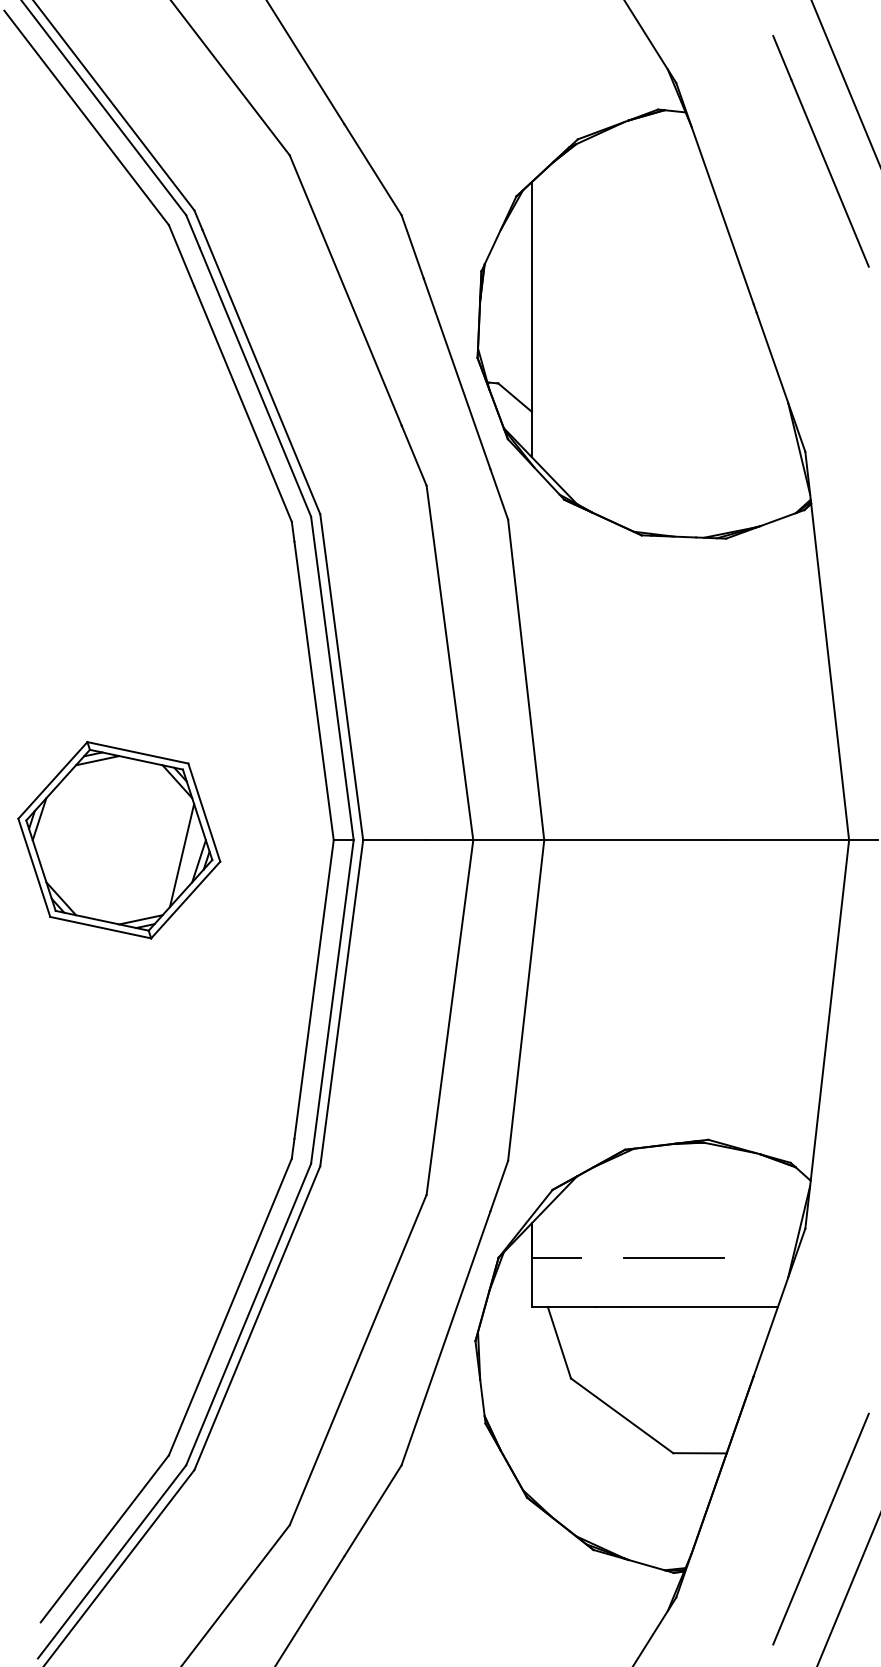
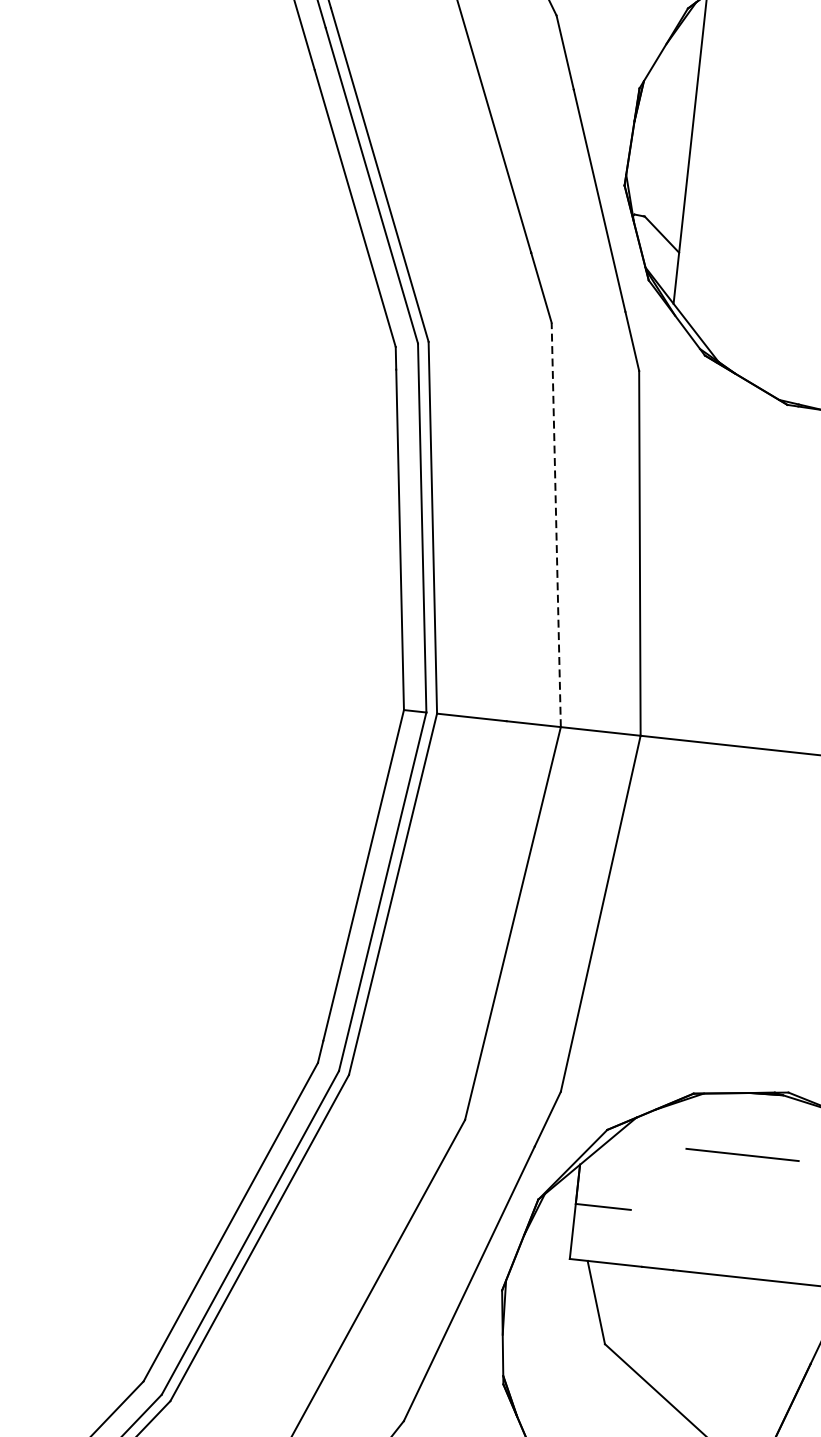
line: (449, 663) -> (555, 525), solid -> dashed
part: (119, 840) -> (163, 684), removed
line: (673, 1257) -> (742, 1154), moved

